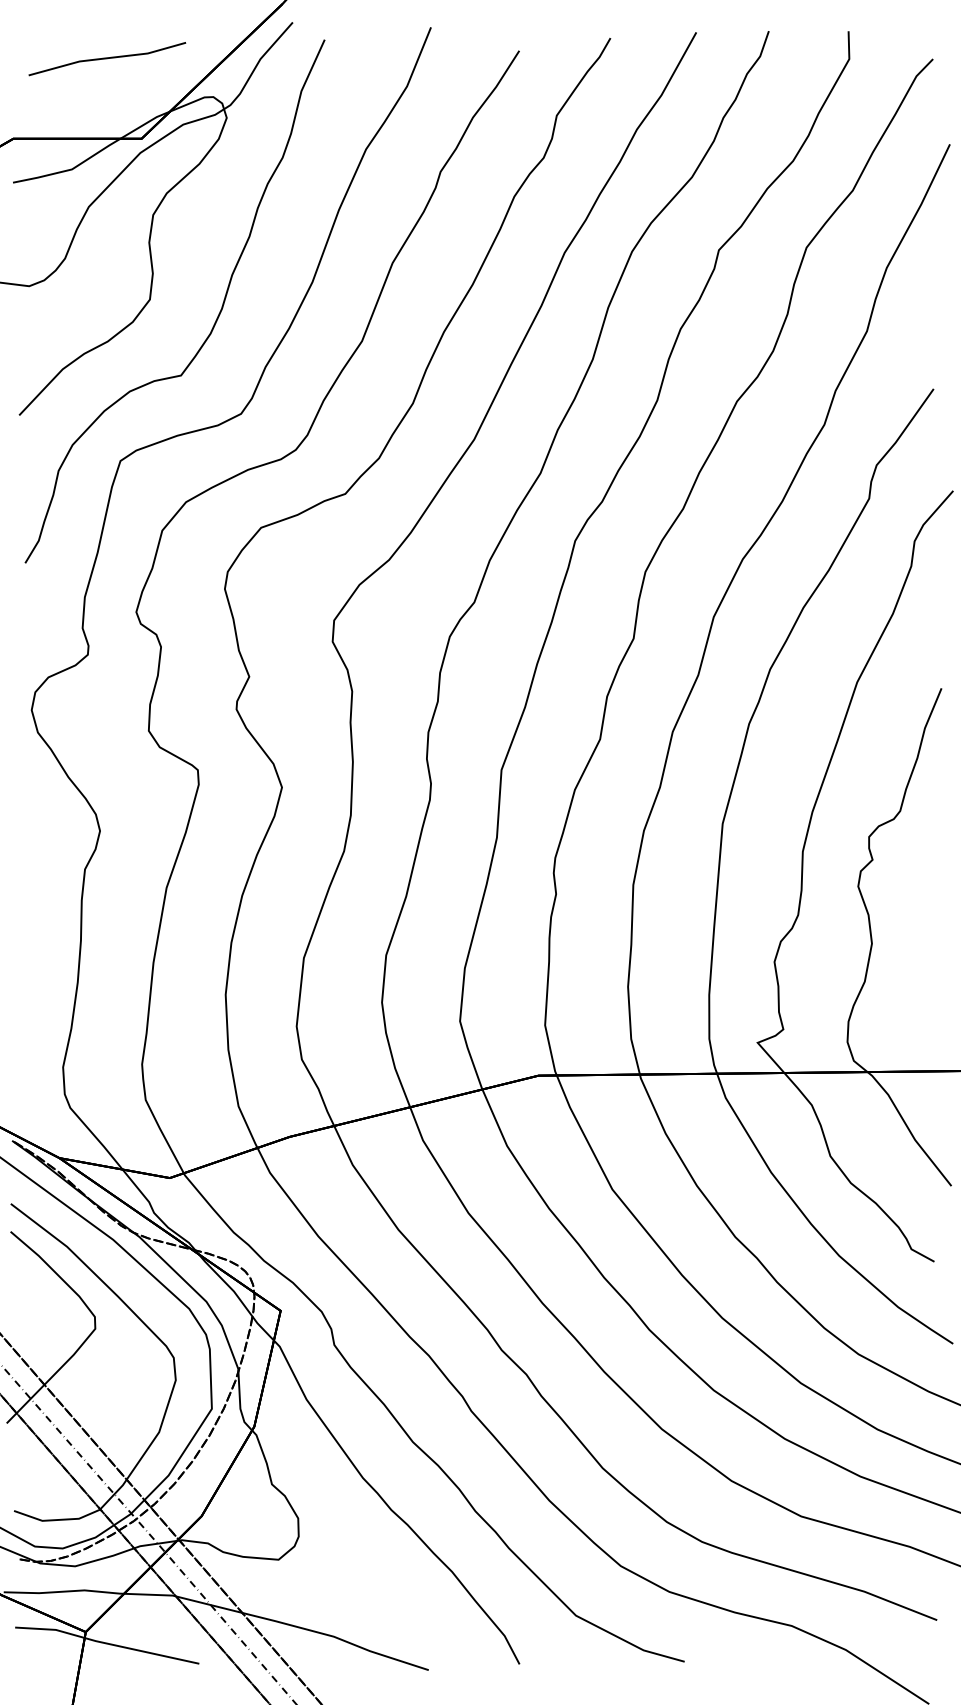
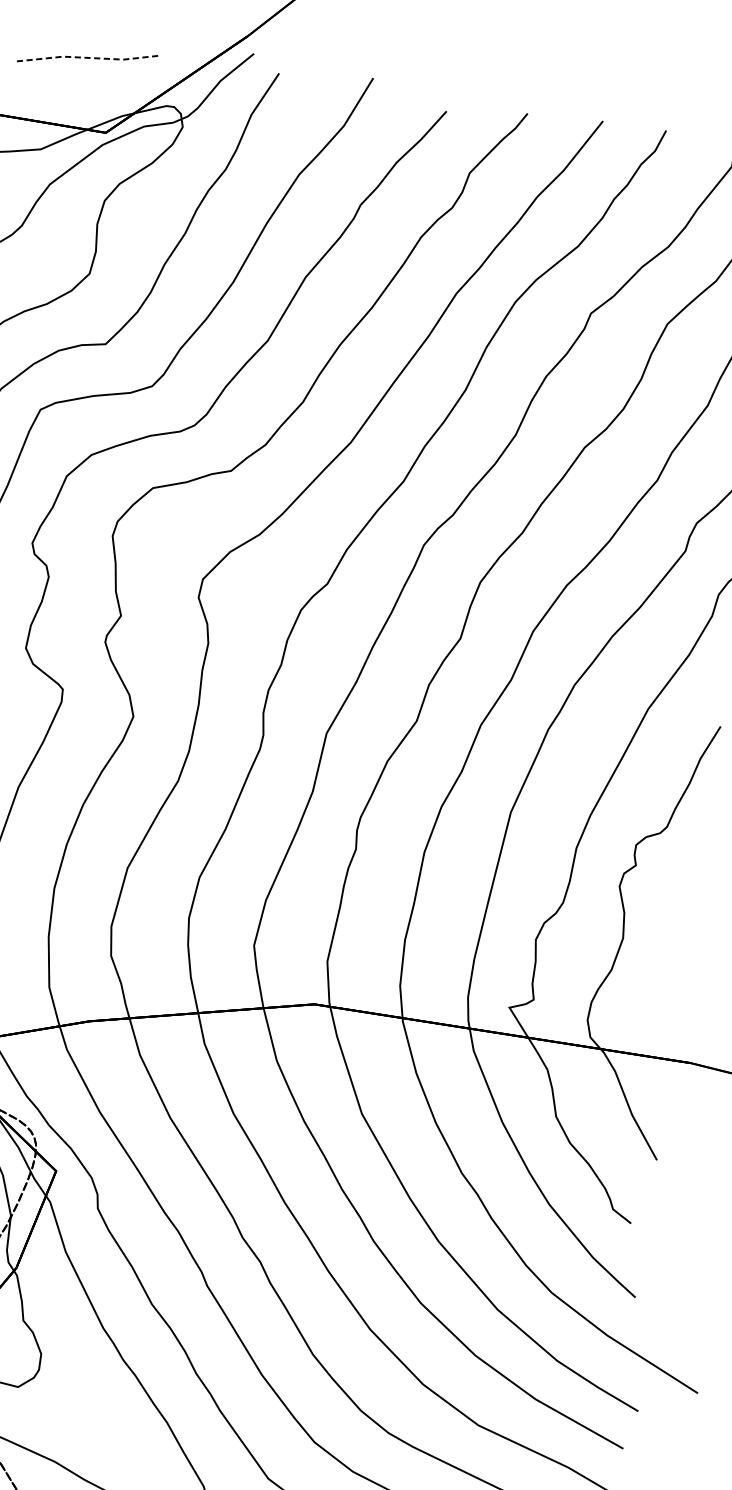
line: (107, 58) -> (87, 58), solid -> dashed

